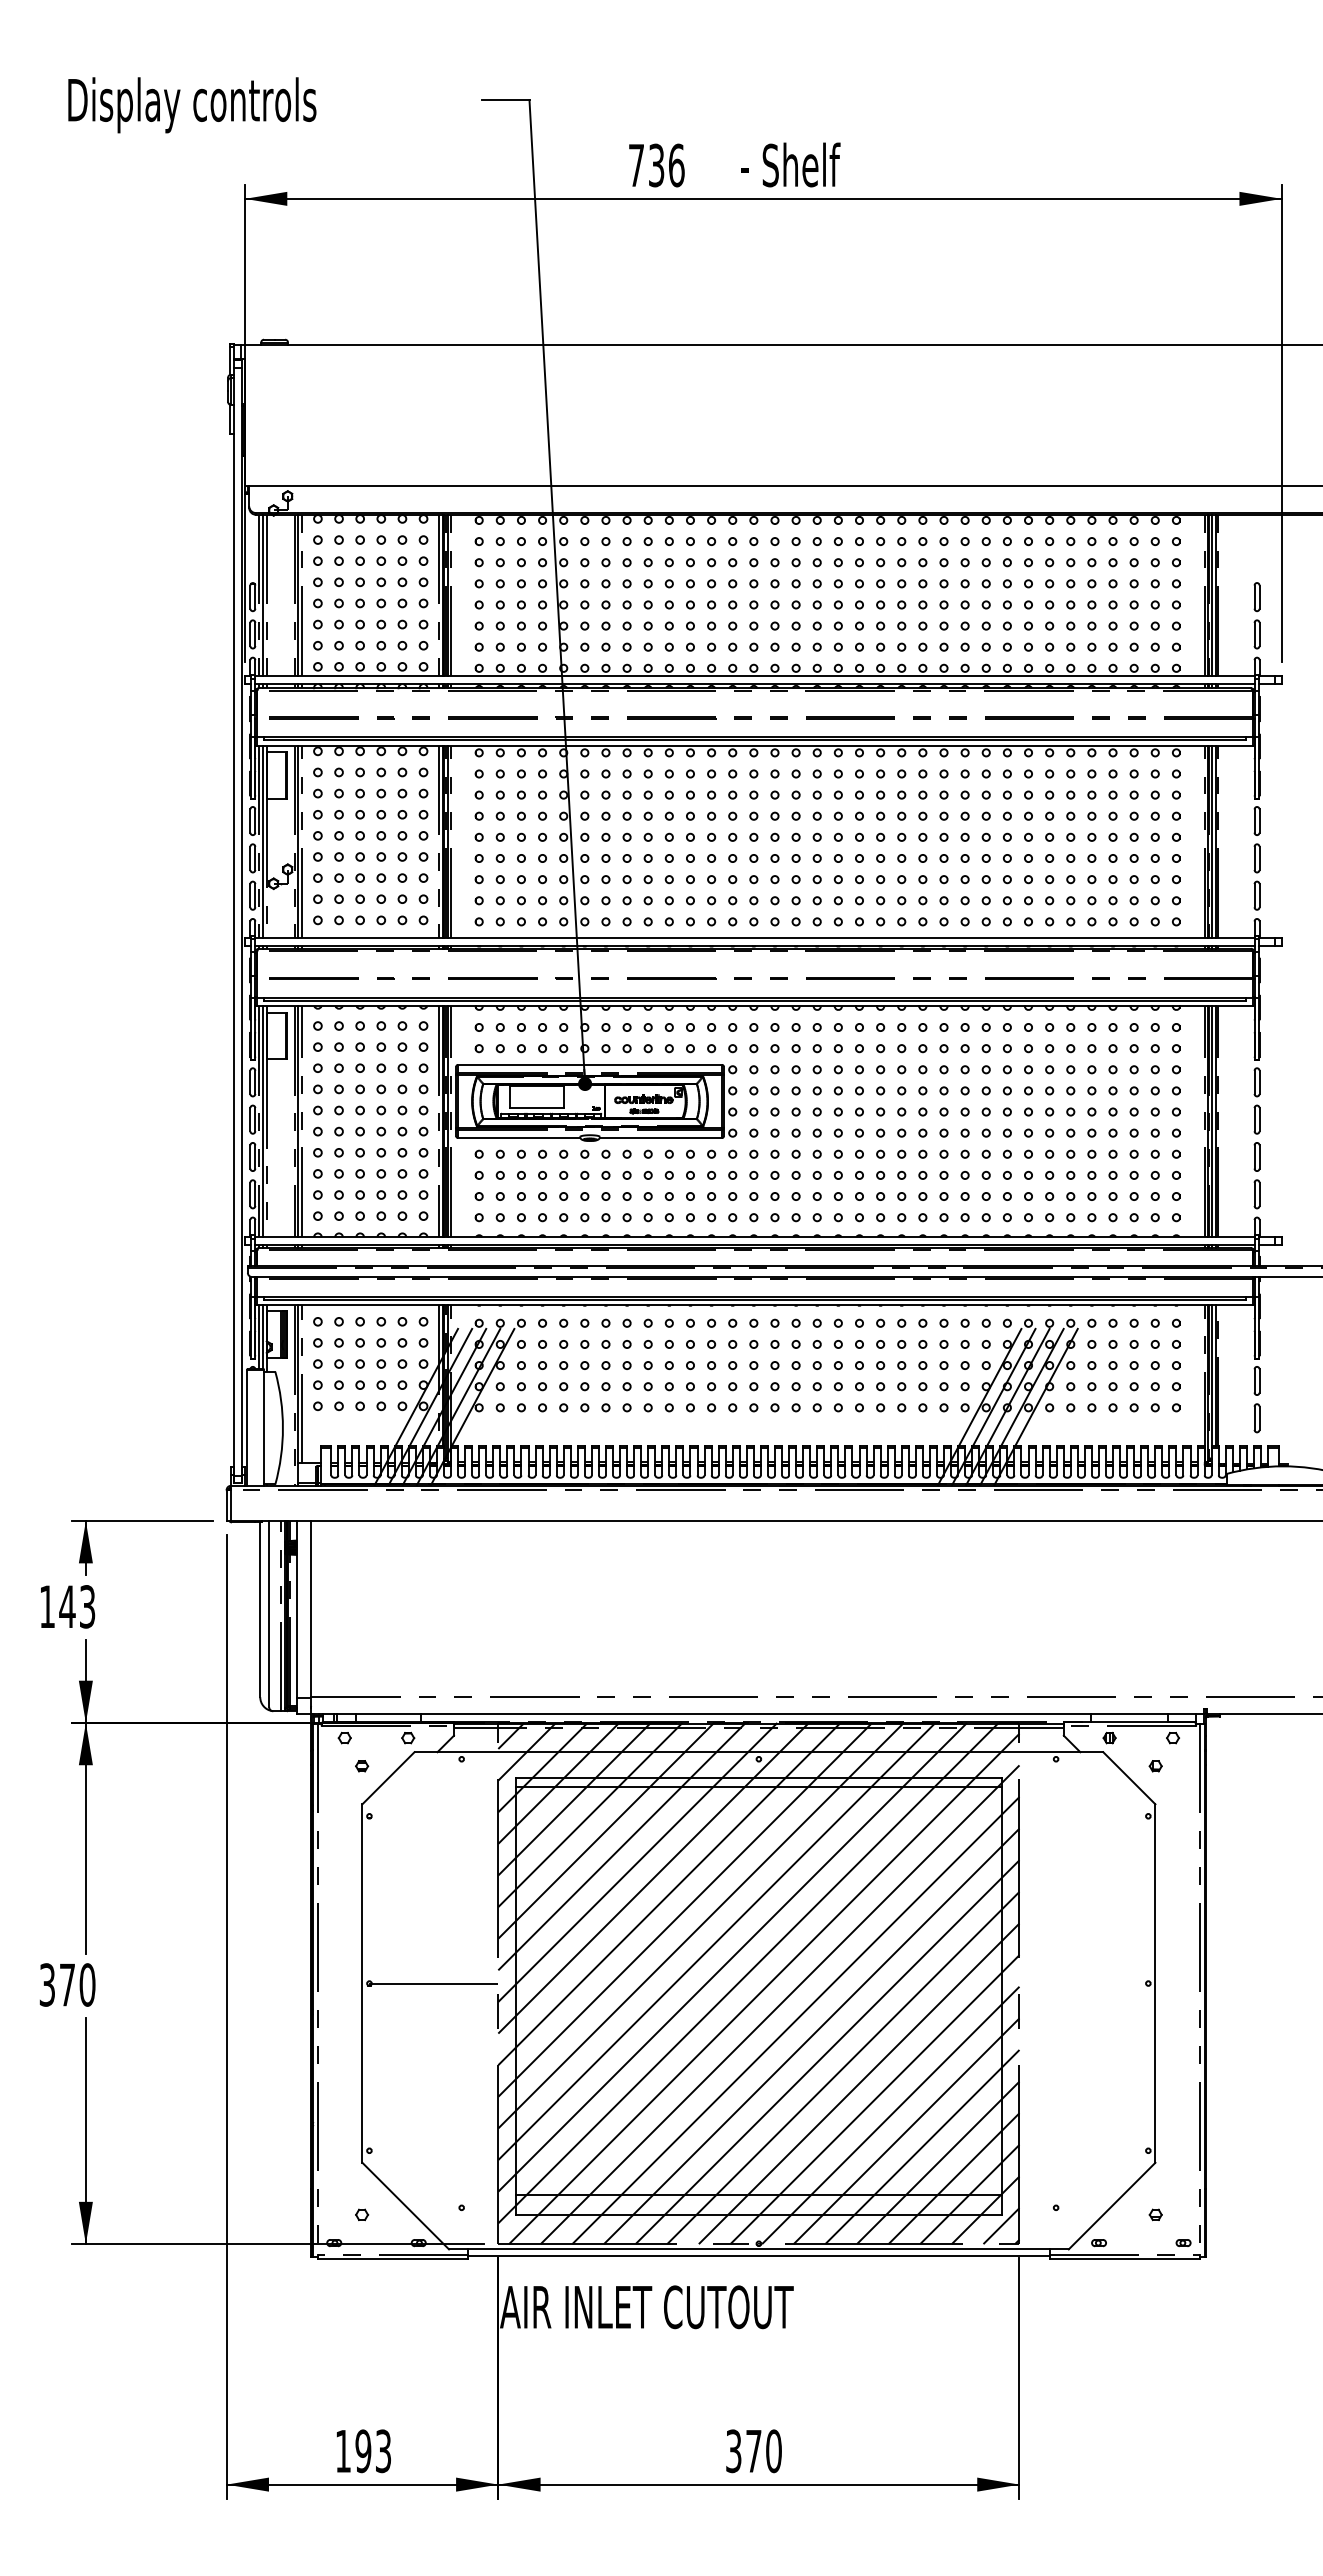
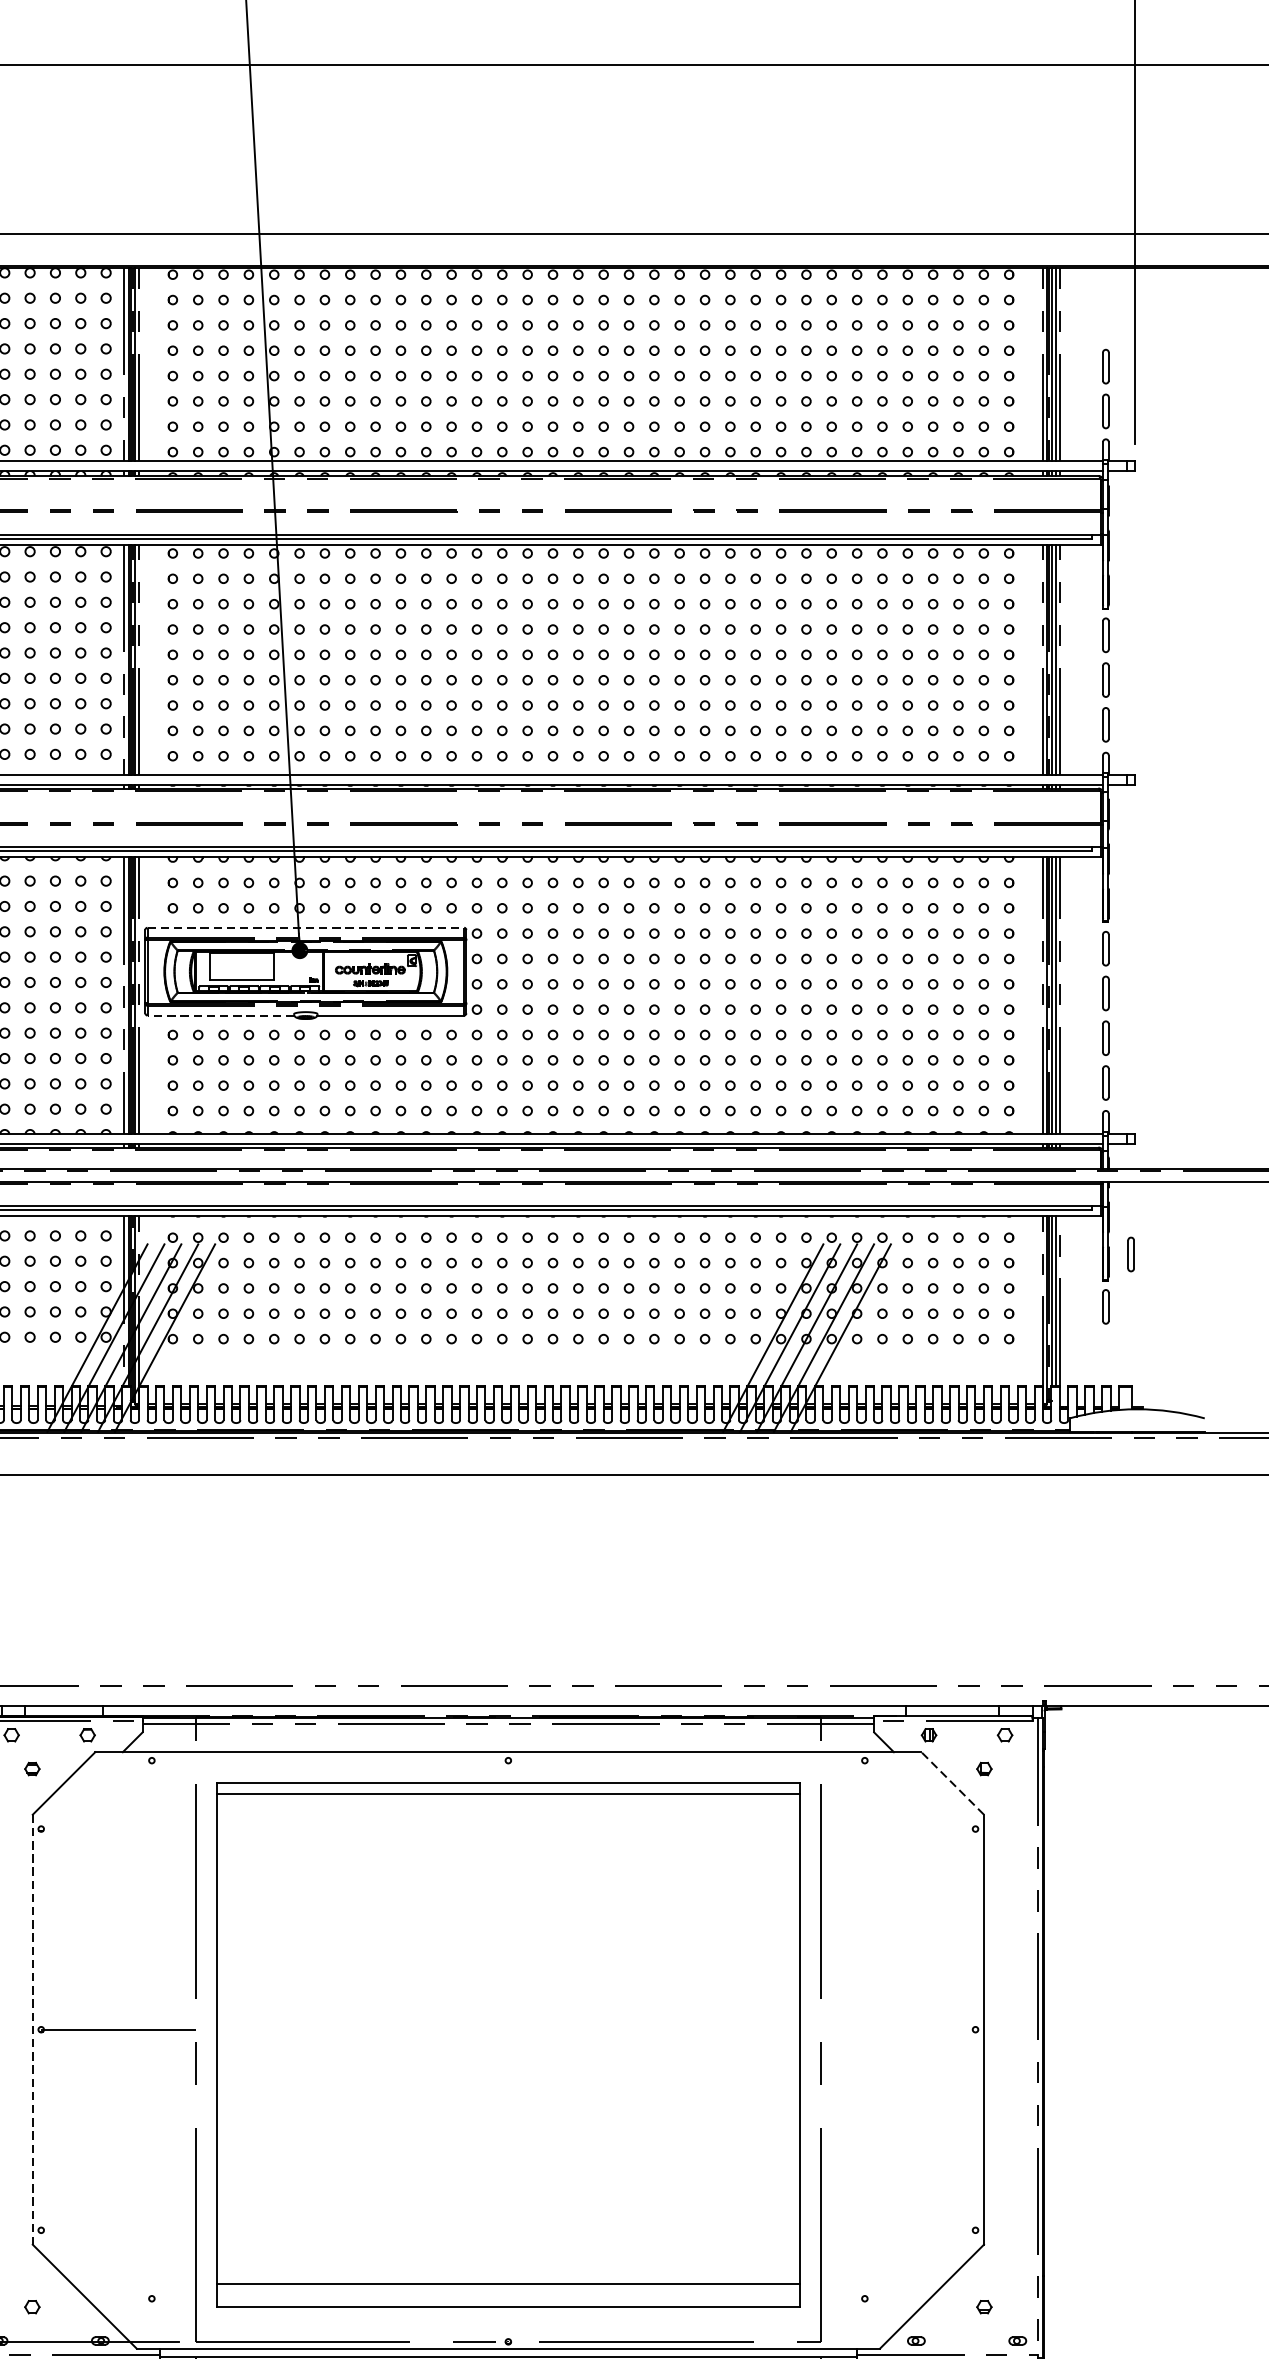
line: (590, 1064) -> (306, 927), solid -> dashed
line: (518, 1138) -> (220, 1016), solid -> dashed
part: (1256, 1418) -> (1130, 1254), moved
line: (1129, 1778) -> (952, 1783), solid -> dashed
hatch: (758, 1983) -> (507, 2029), removed
line: (362, 1984) -> (32, 2030), solid -> dashed

